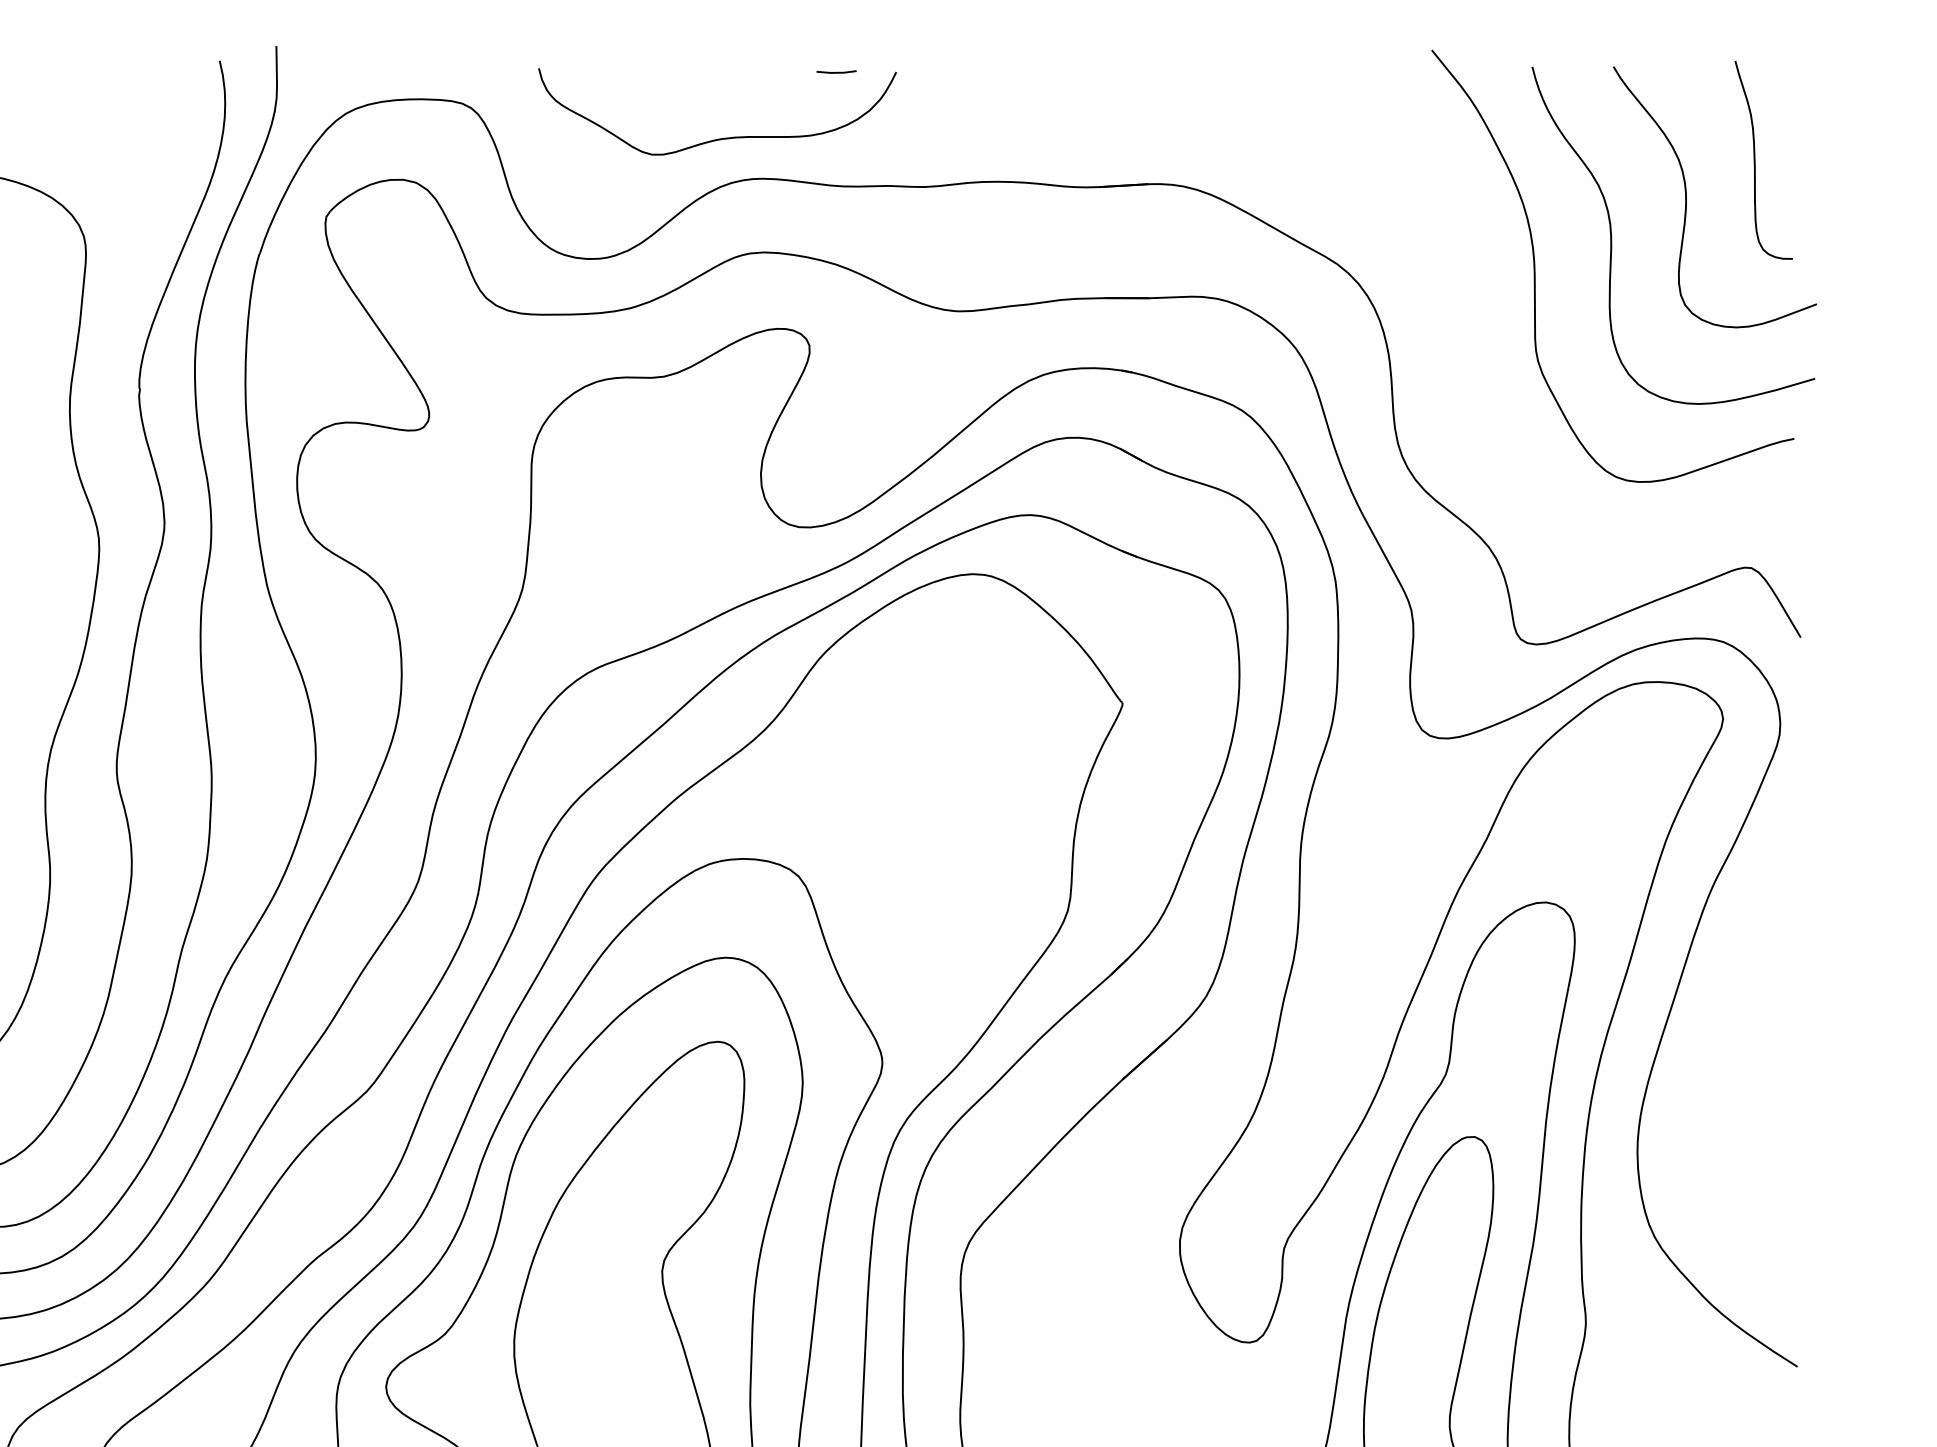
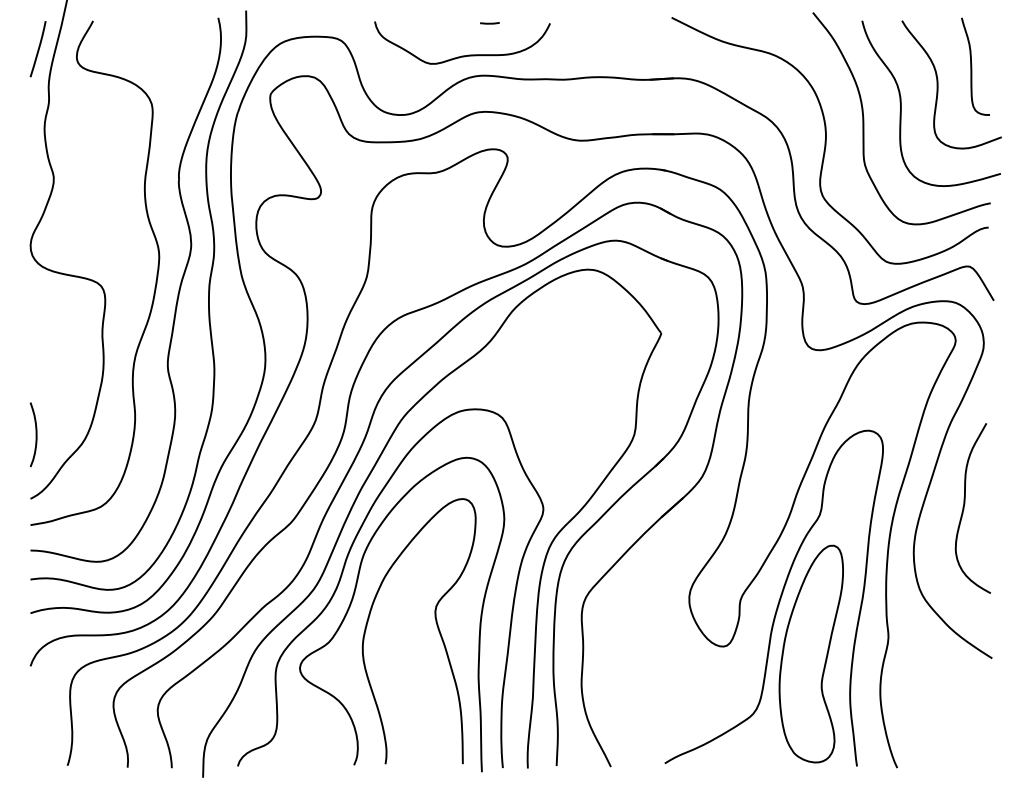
line: (835, 72) -> (489, 23), moved
curve: (1459, 310) -> (826, 140), added
curve: (1740, 1061) -> (964, 508), added

